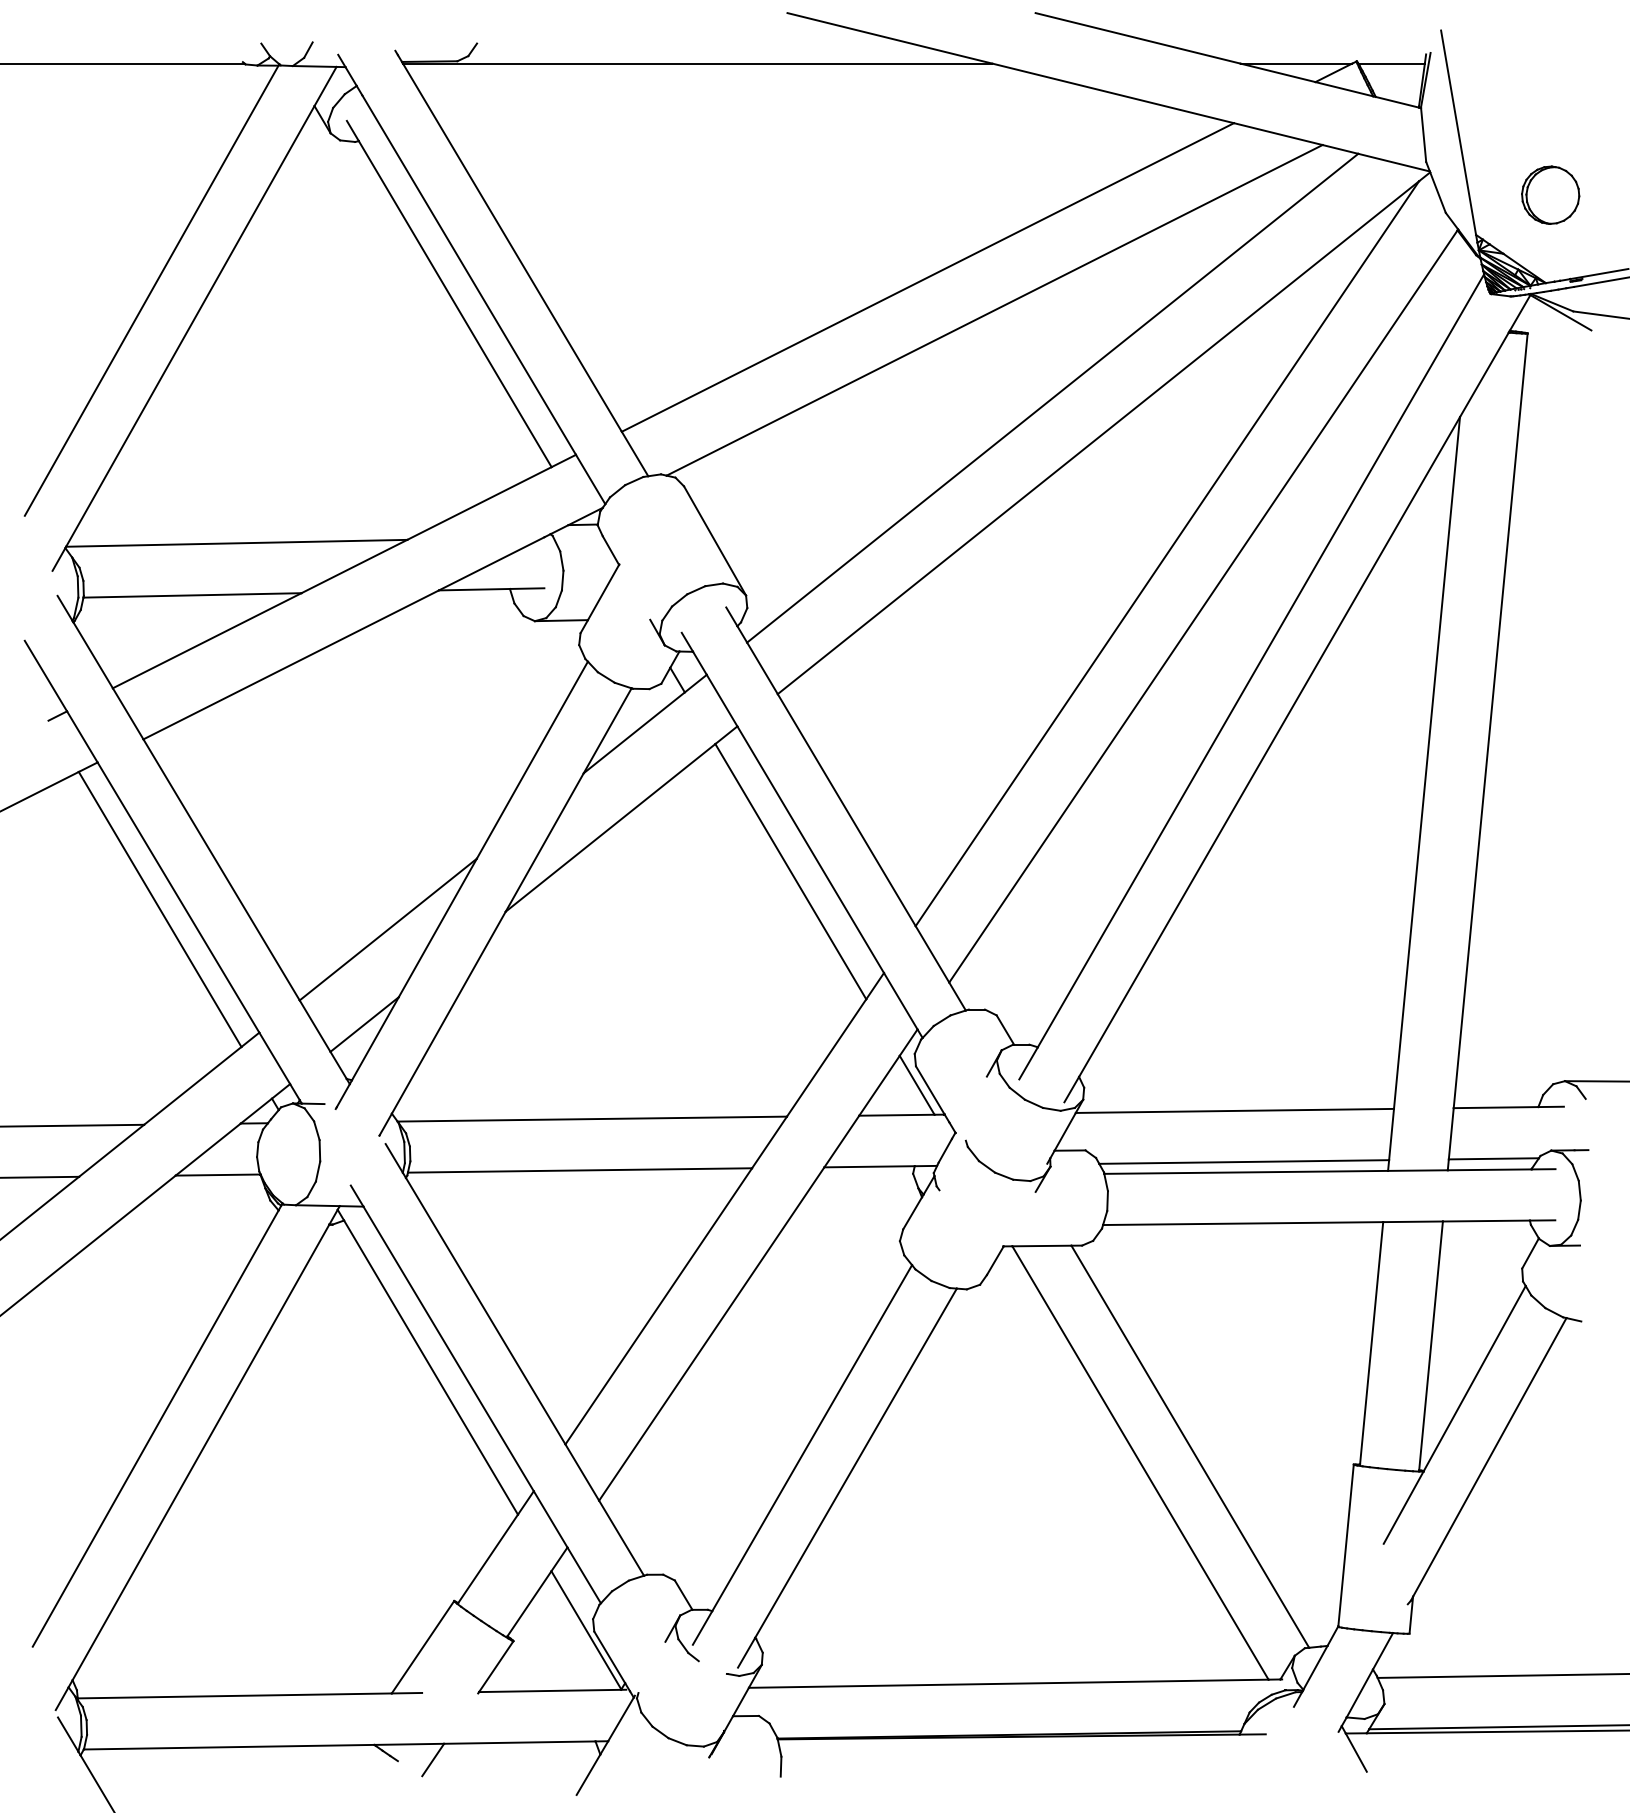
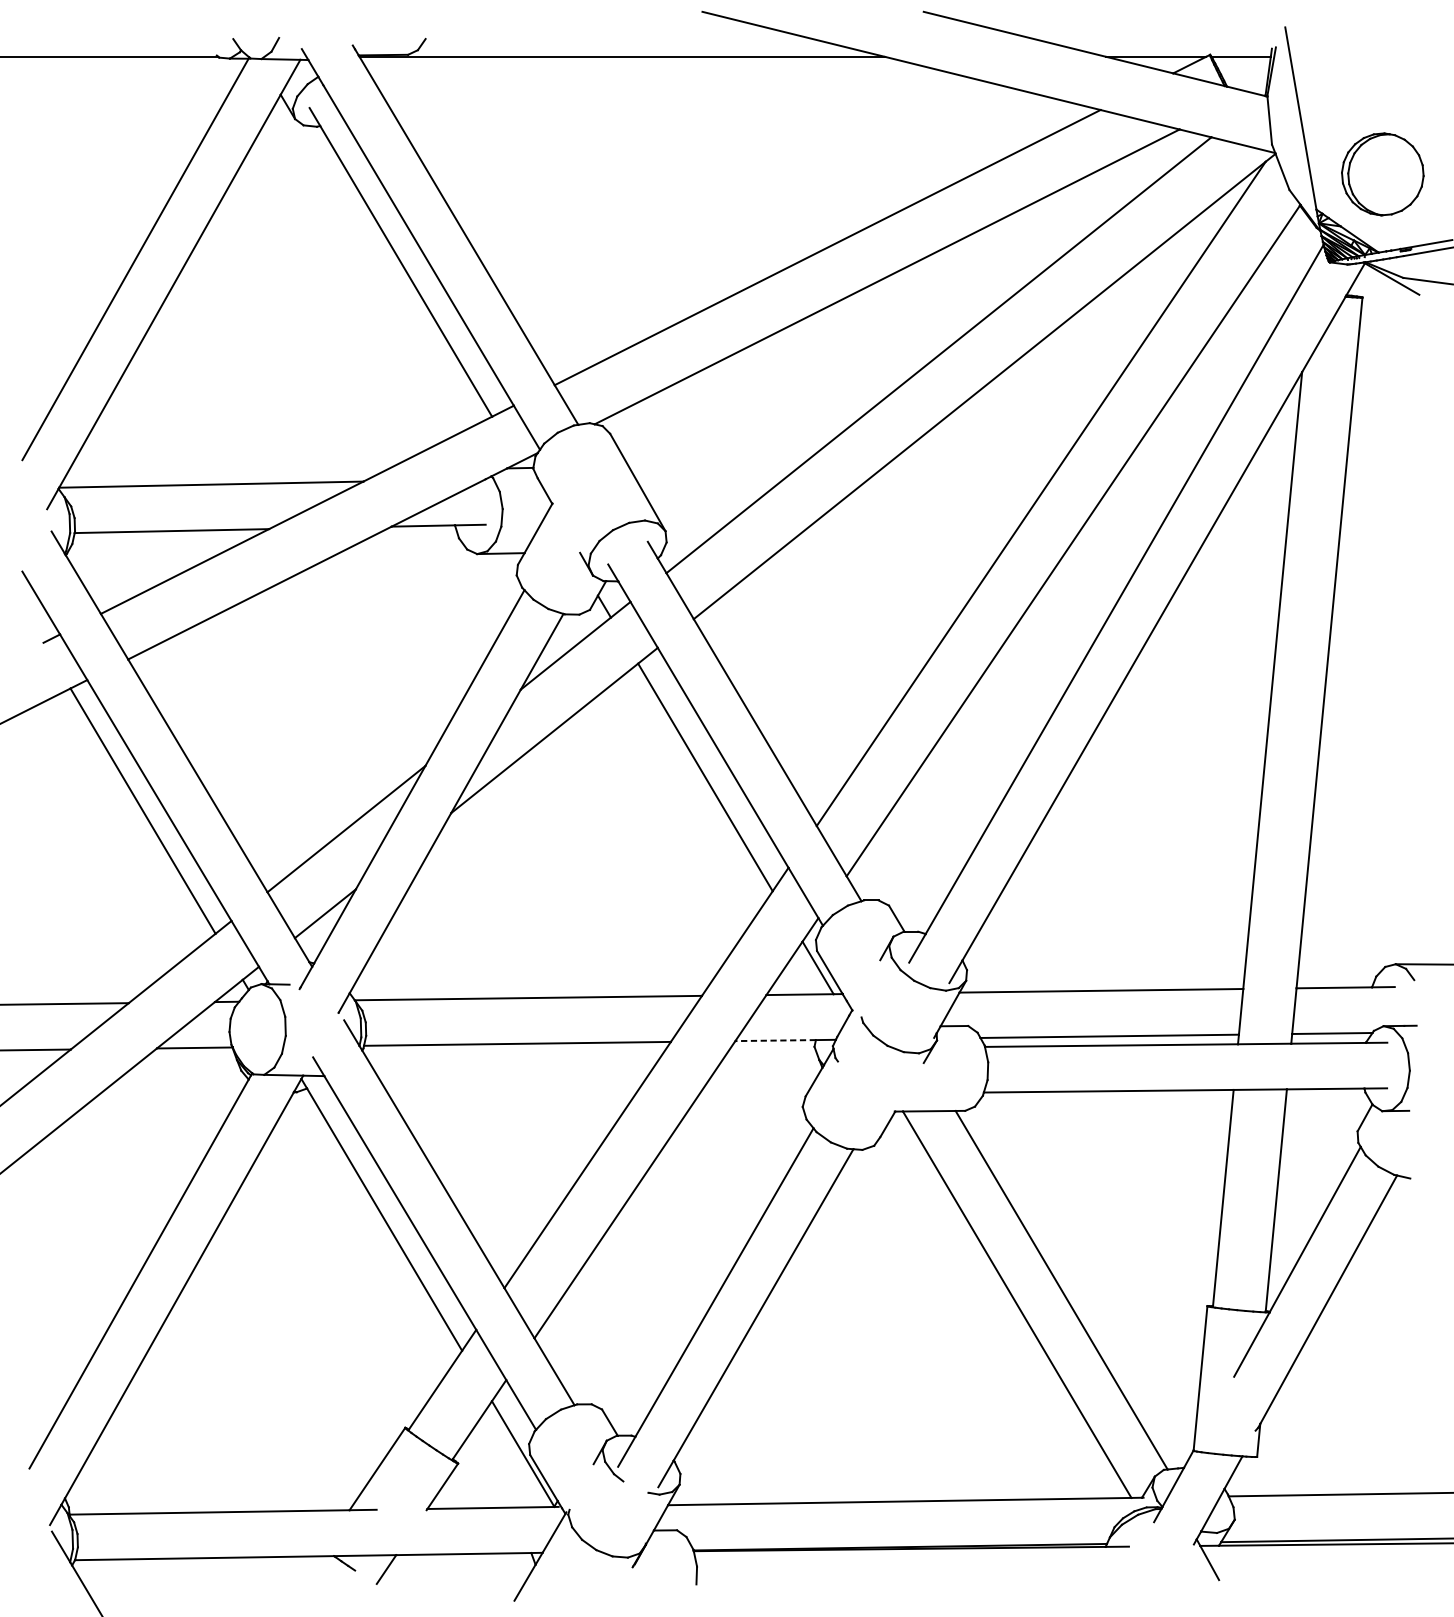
part: (1550, 194) -> (1382, 173), size x1.6
line: (869, 1166) -> (775, 1040), solid -> dashed

